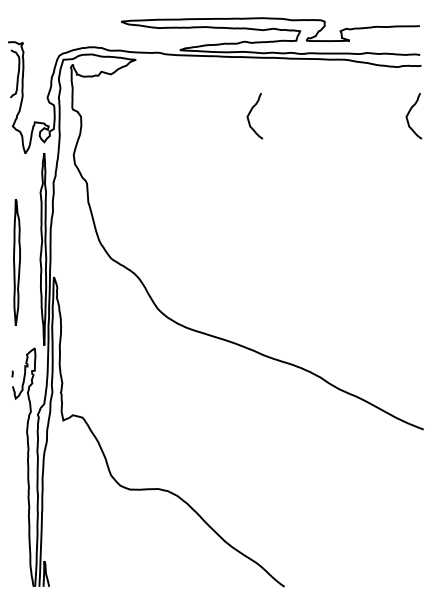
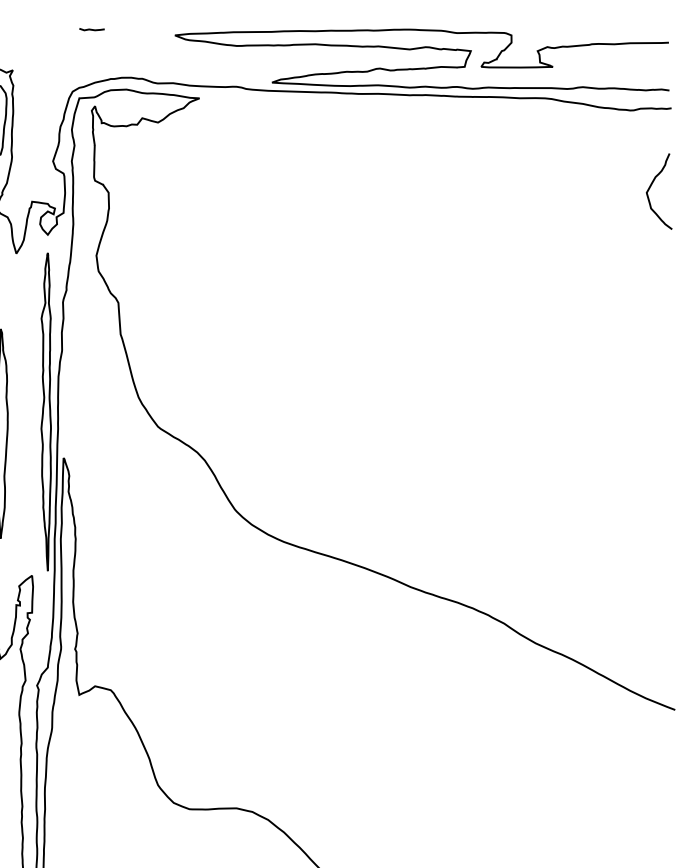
line: (70, 18) -> (91, 30), added
curve: (250, 113) -> (388, 187), removed

